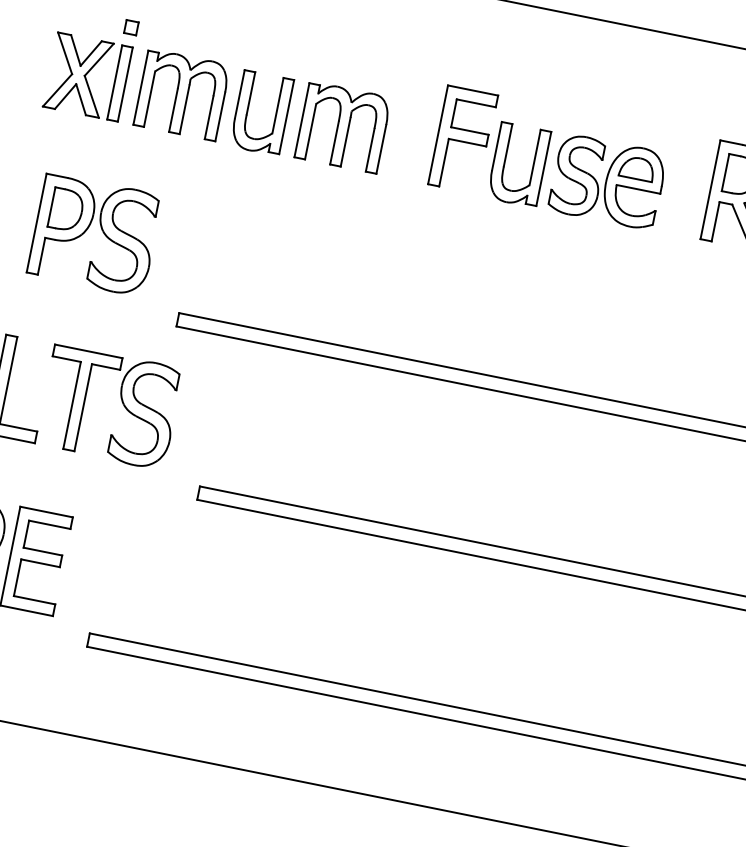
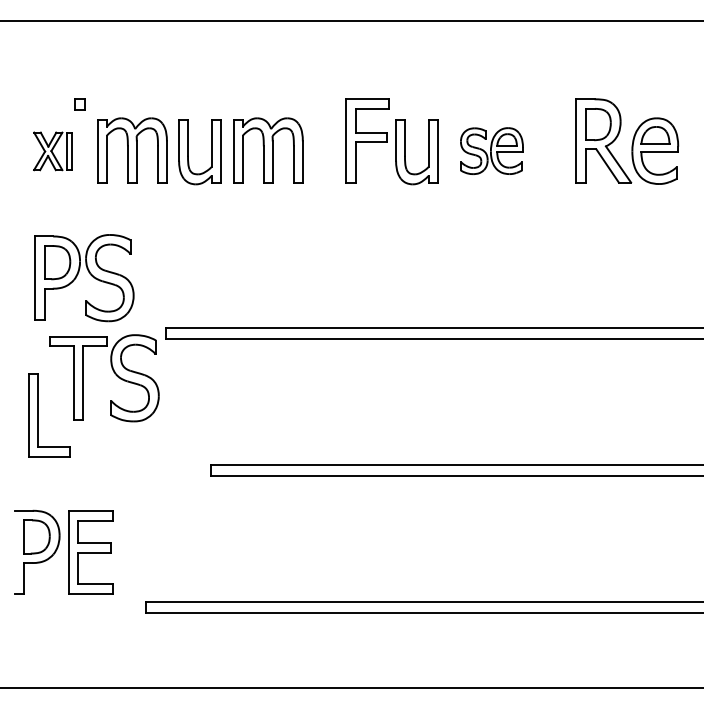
part: (87, 77) -> (52, 151), size x0.6
part: (607, 180) -> (491, 150), size x0.7
part: (121, 402) -> (113, 372), moved

